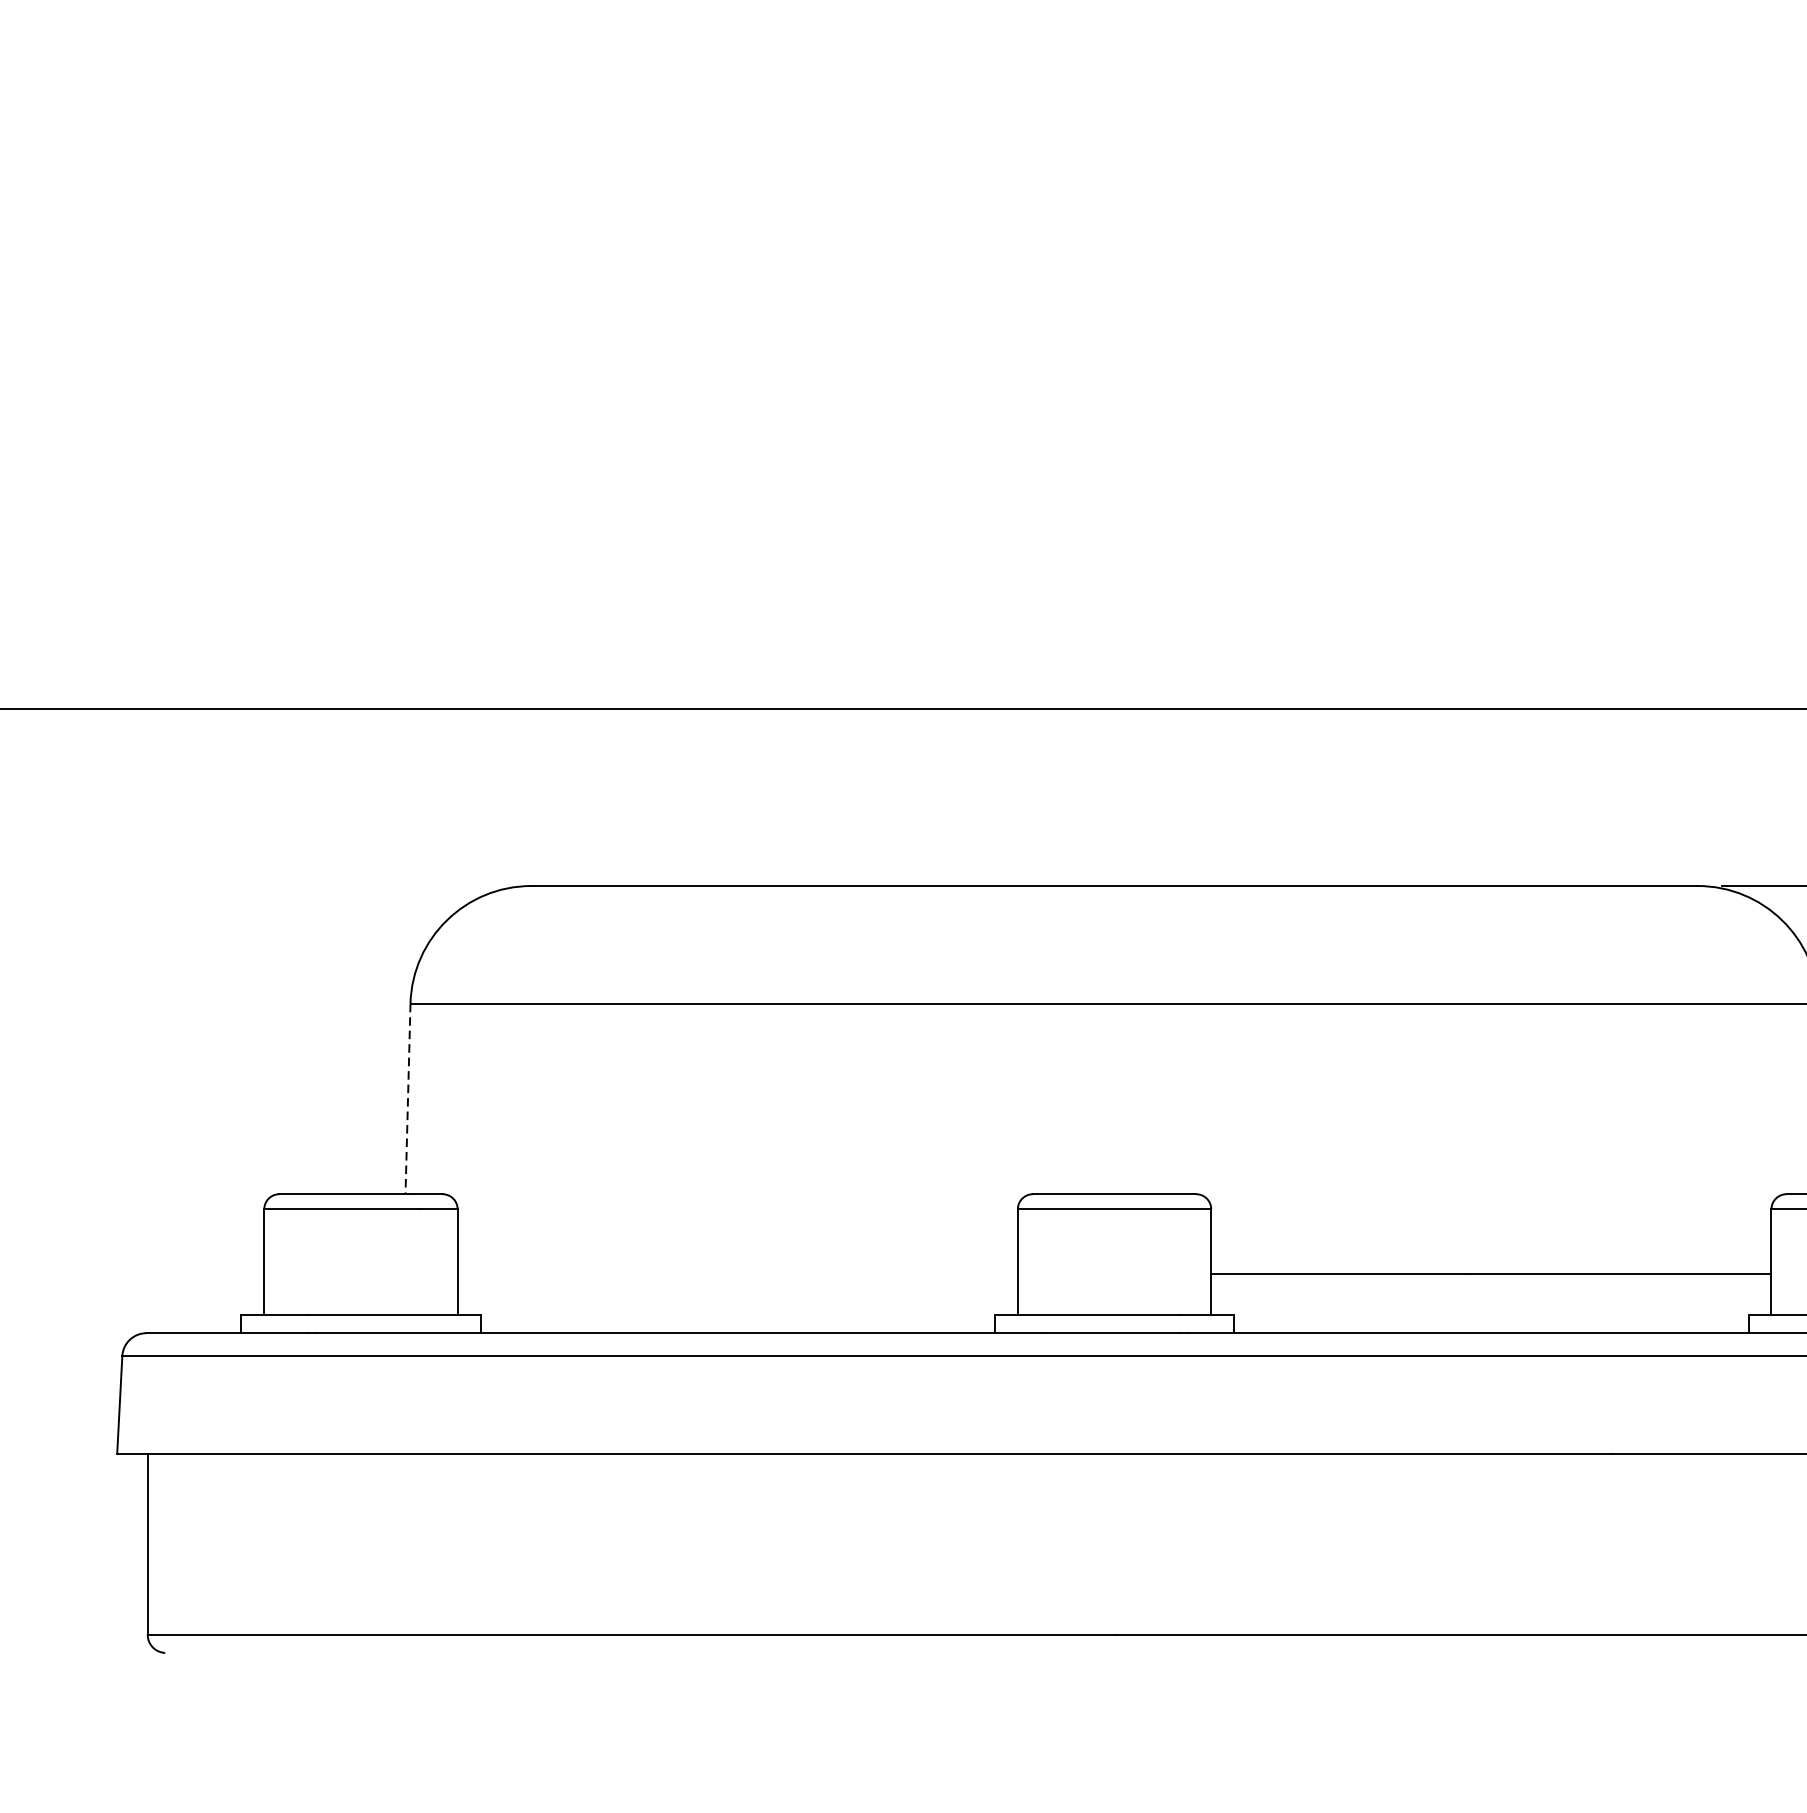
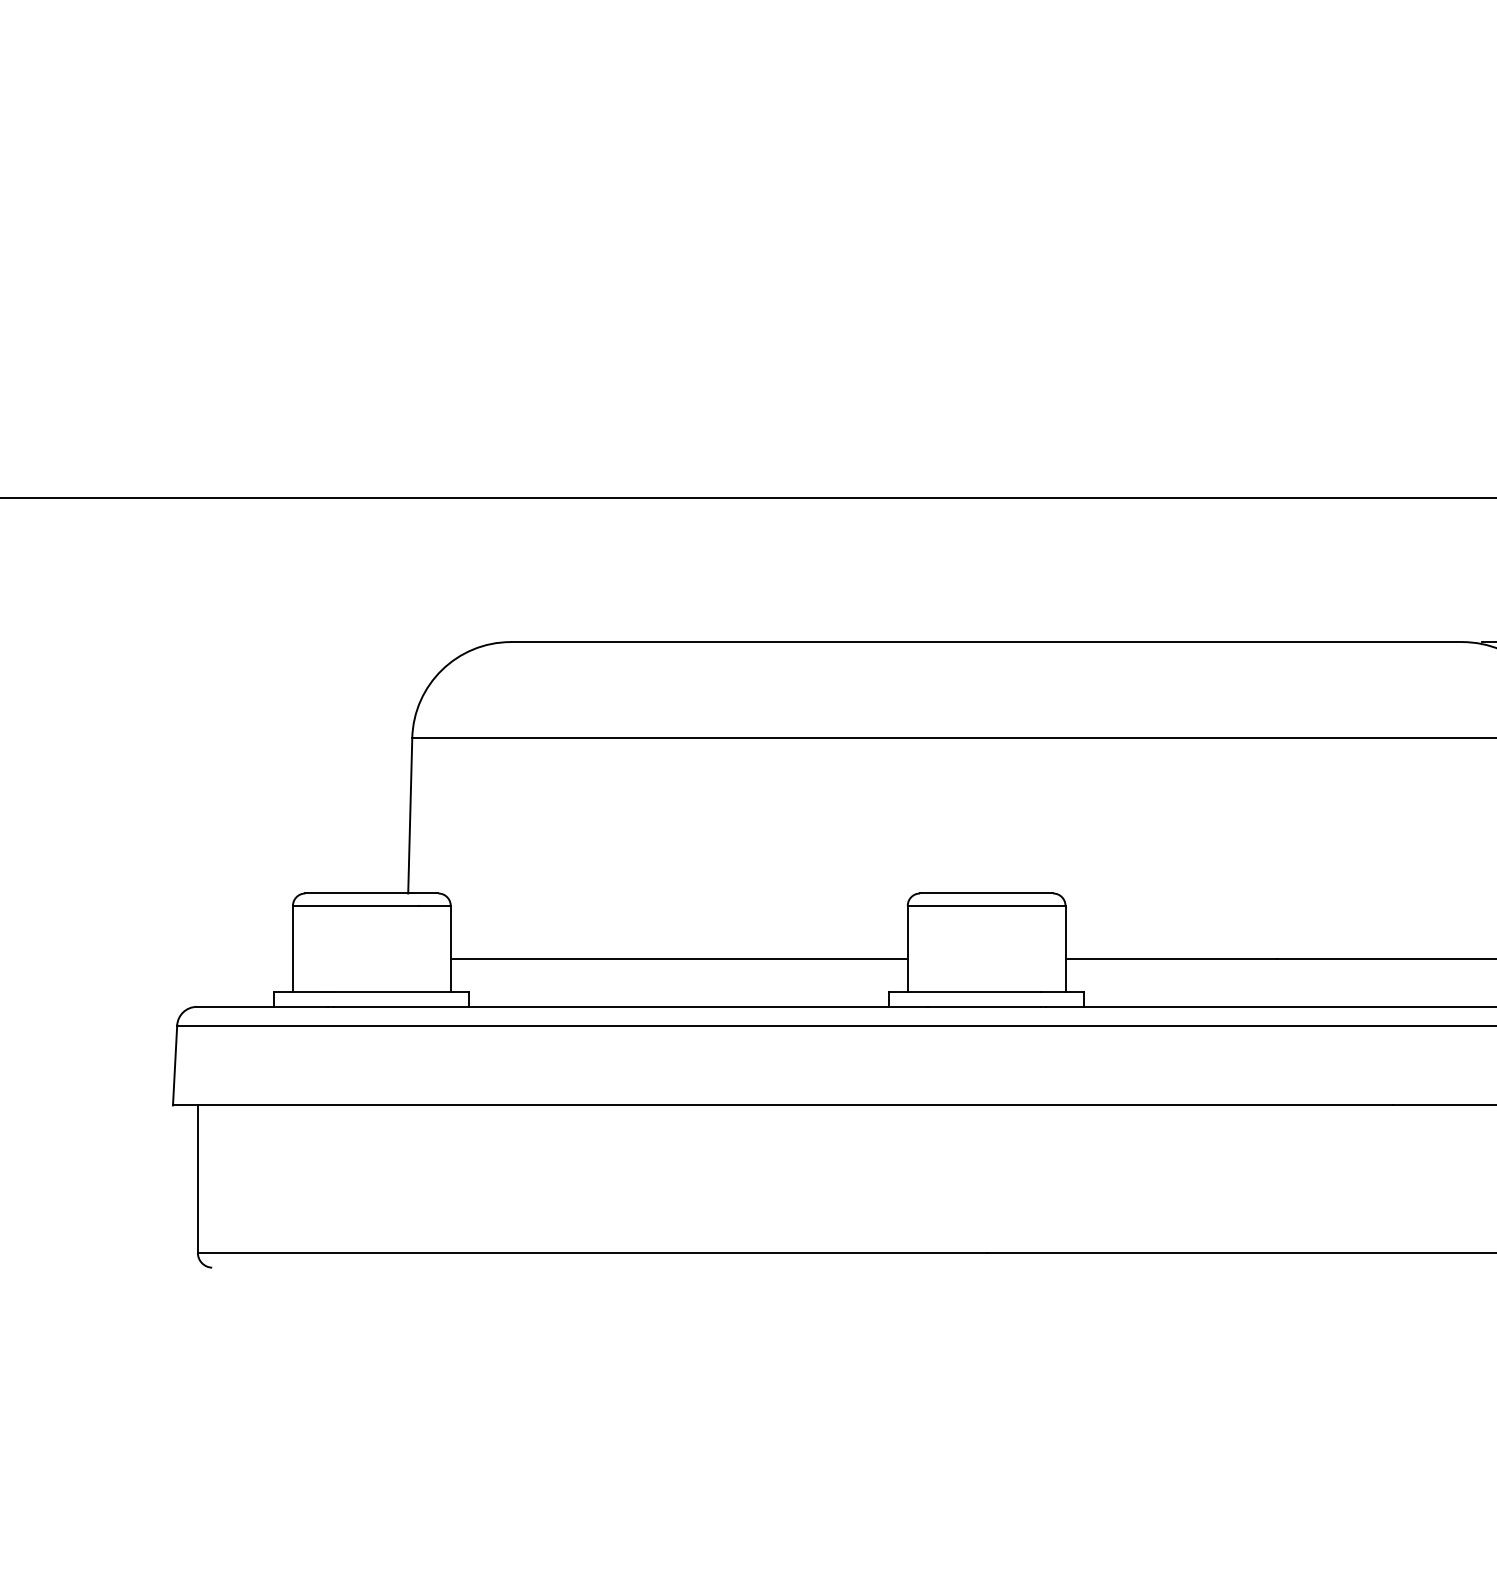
line: (408, 1098) -> (410, 815), dashed -> solid
line: (736, 1273) -> (678, 958), added

